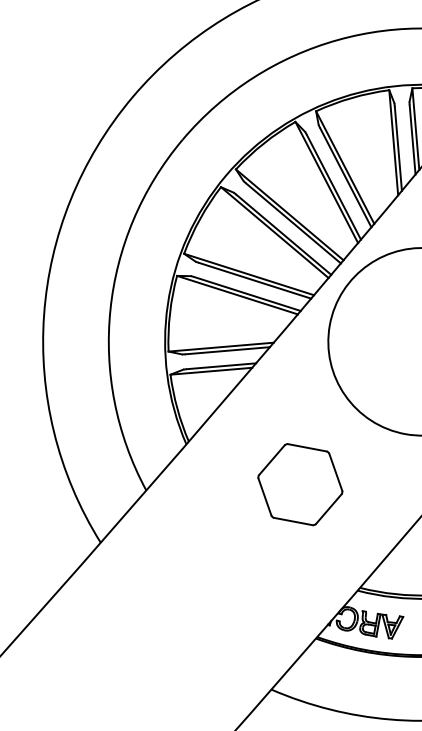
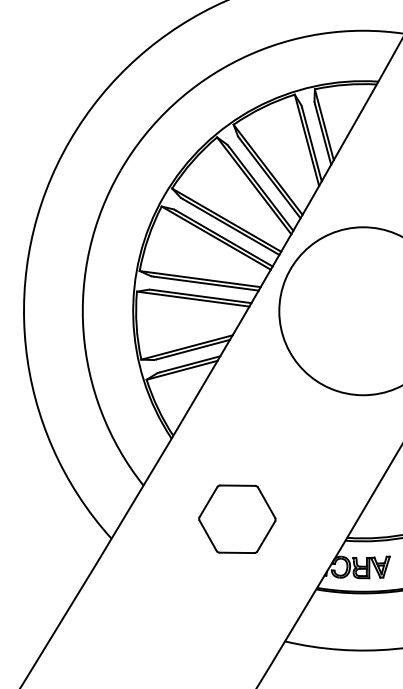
part: (300, 483) -> (237, 518), moved

